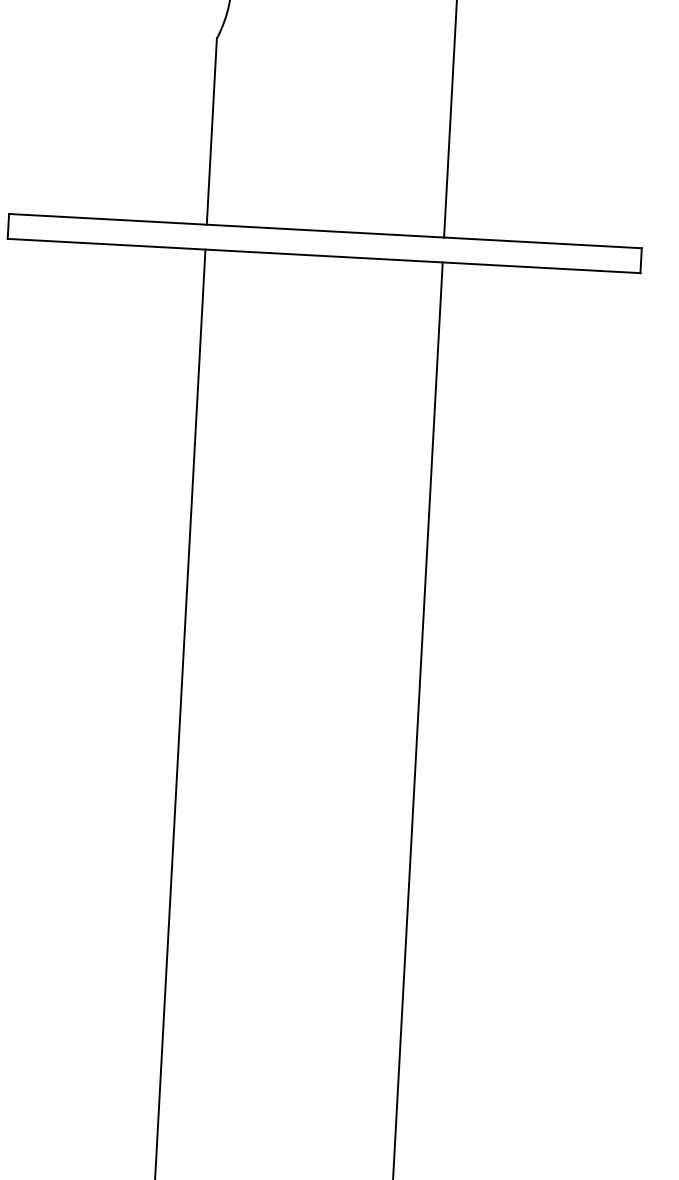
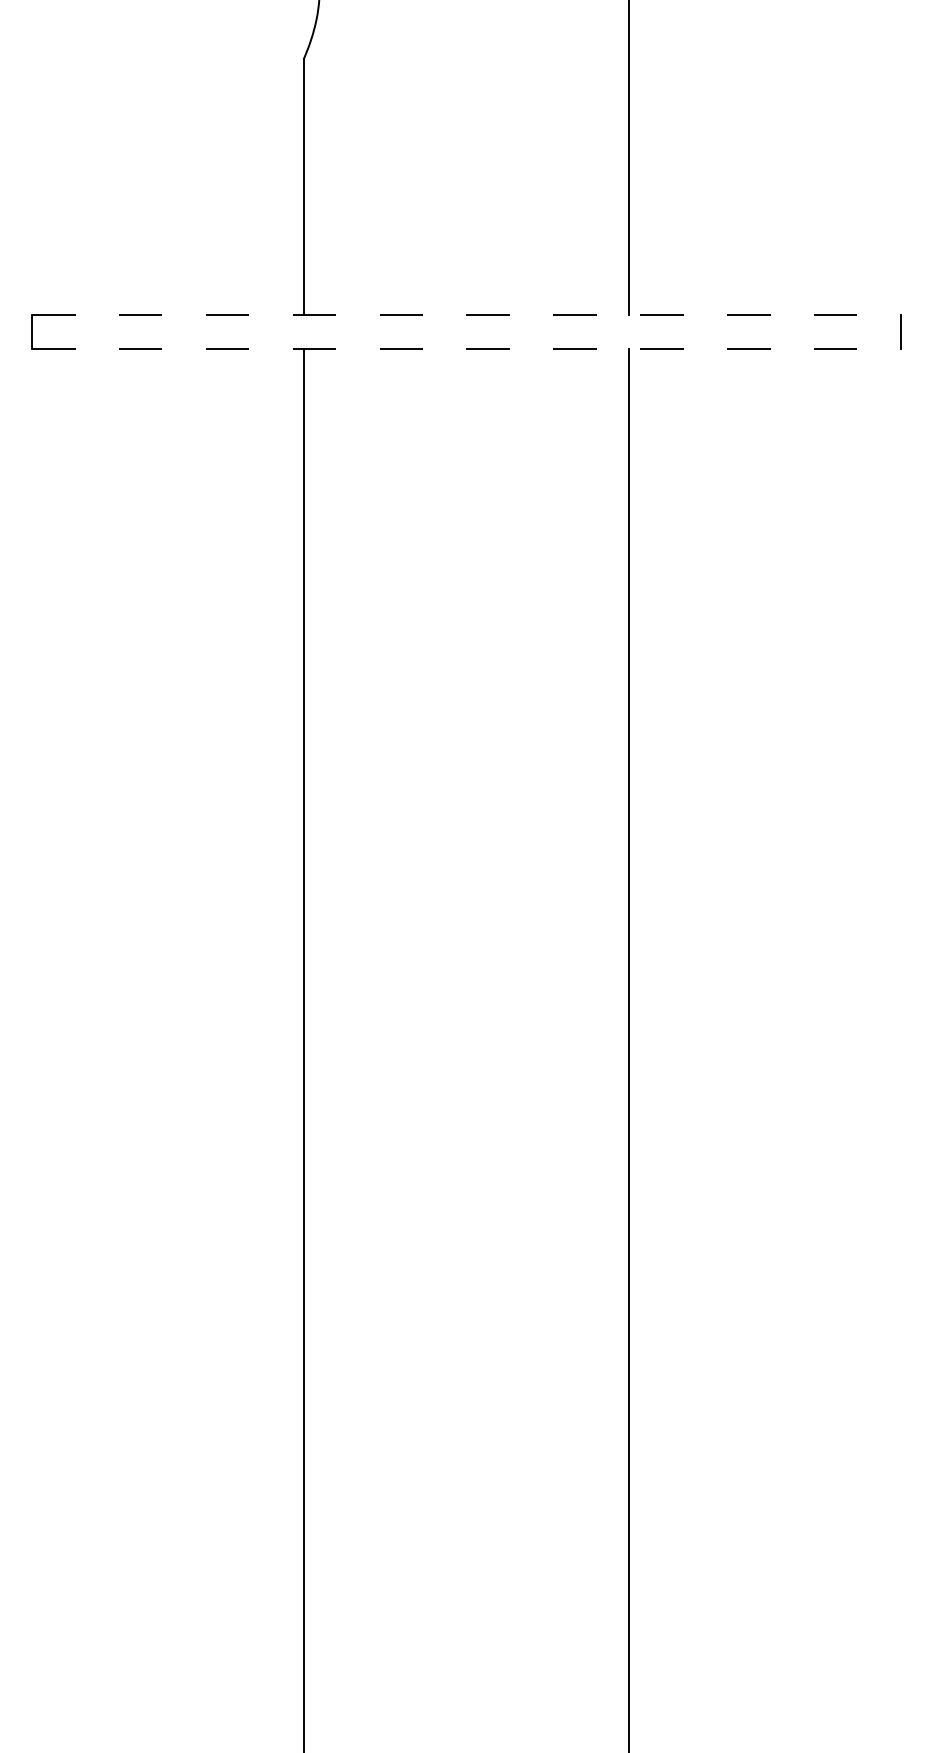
line: (325, 230) -> (466, 314), solid -> dashed
line: (324, 255) -> (466, 348), solid -> dashed

